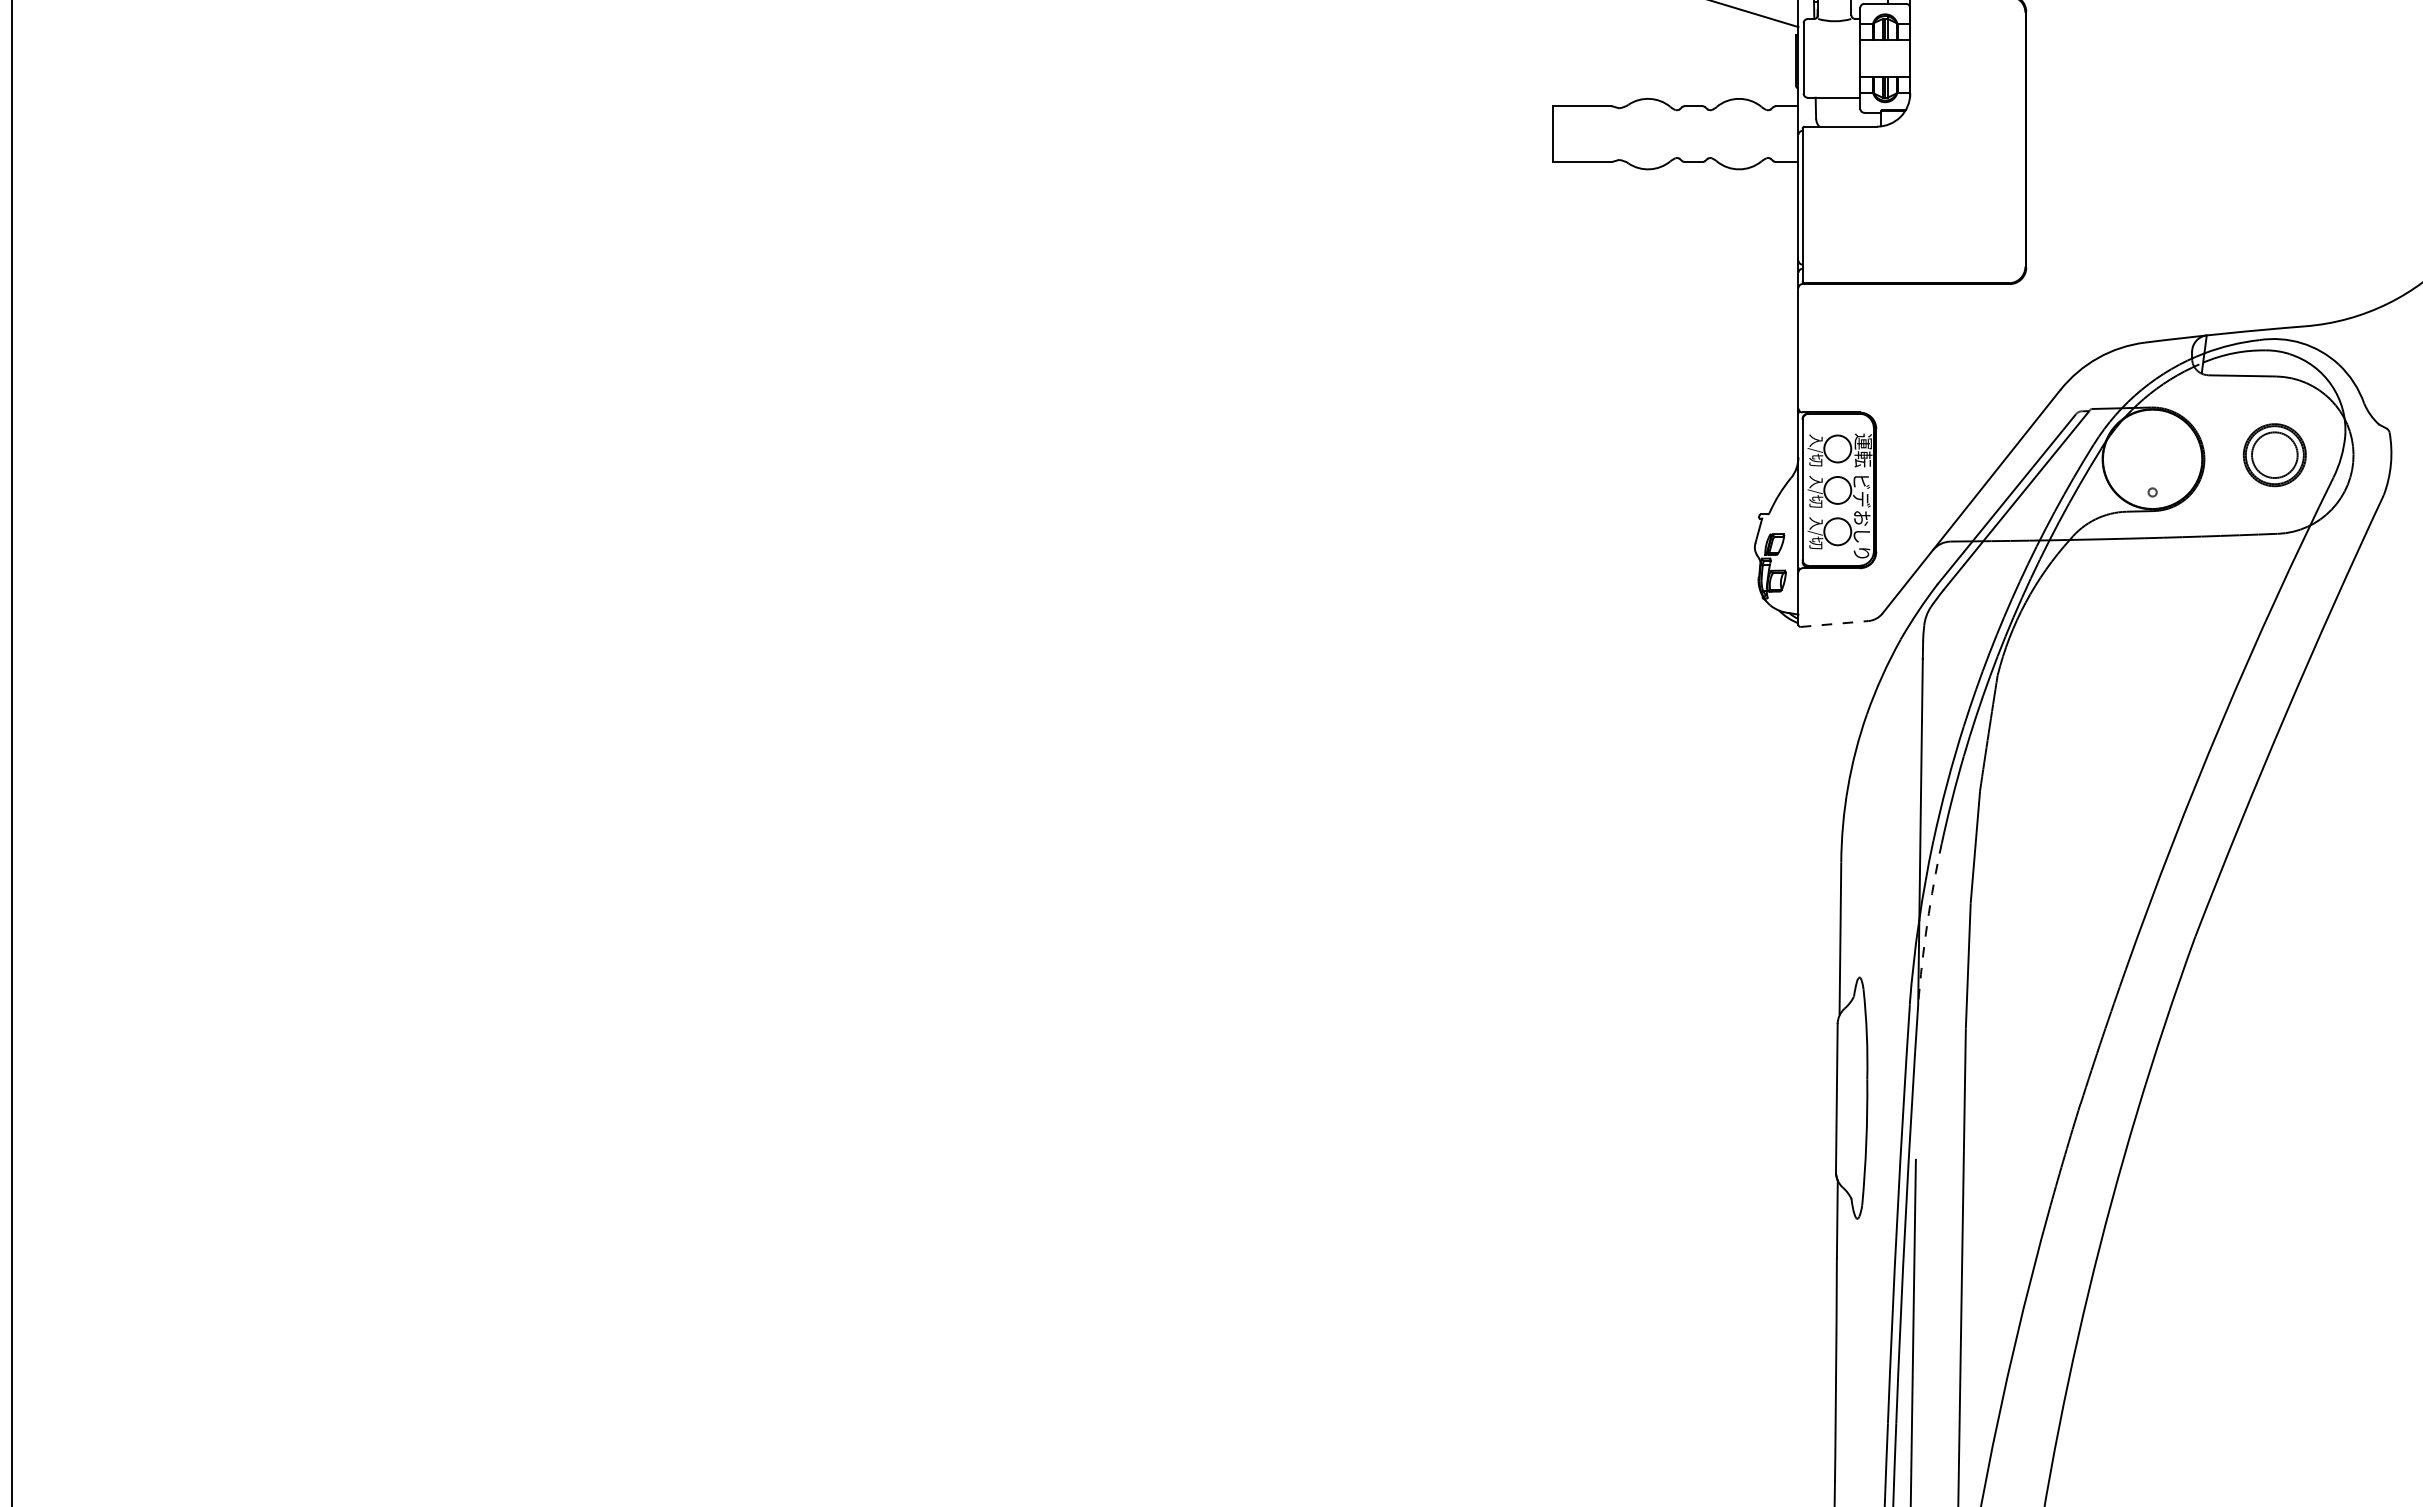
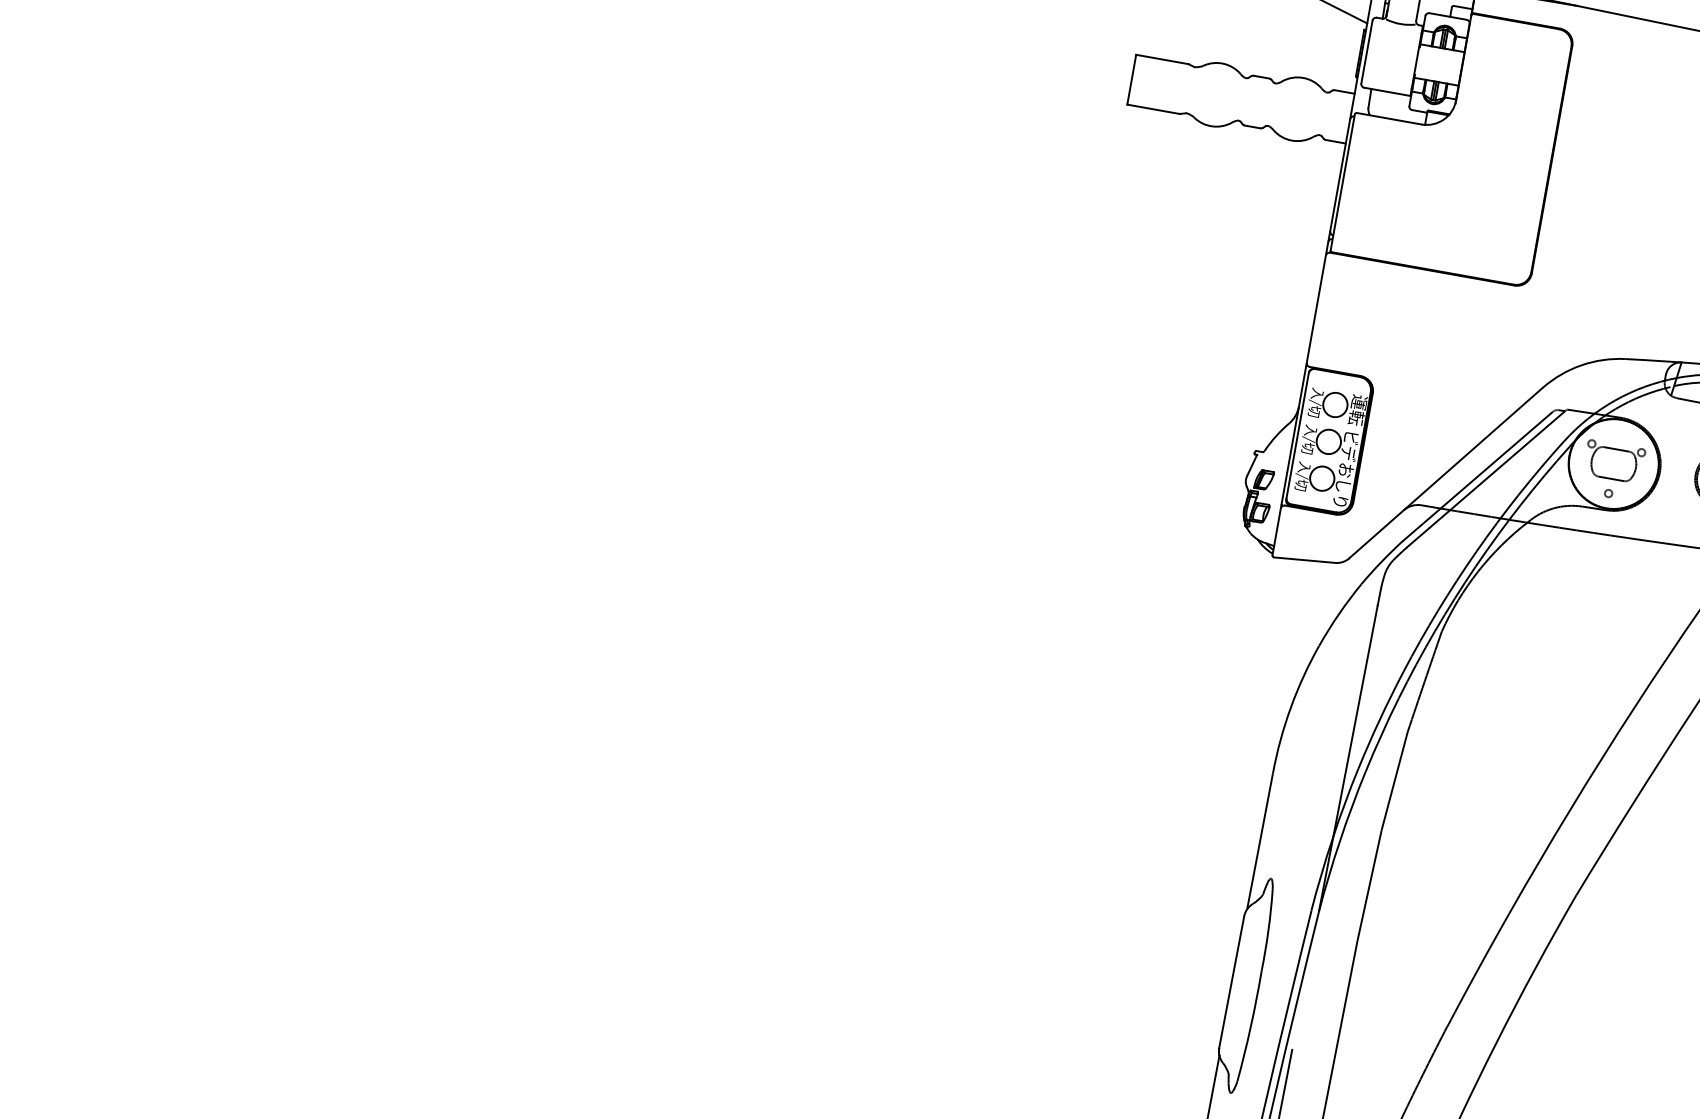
part: (2152, 456) -> (1614, 461), added
line: (1834, 624) -> (1304, 560), dashed -> solid
arc: (1927, 923) -> (1340, 841), dashed -> solid

